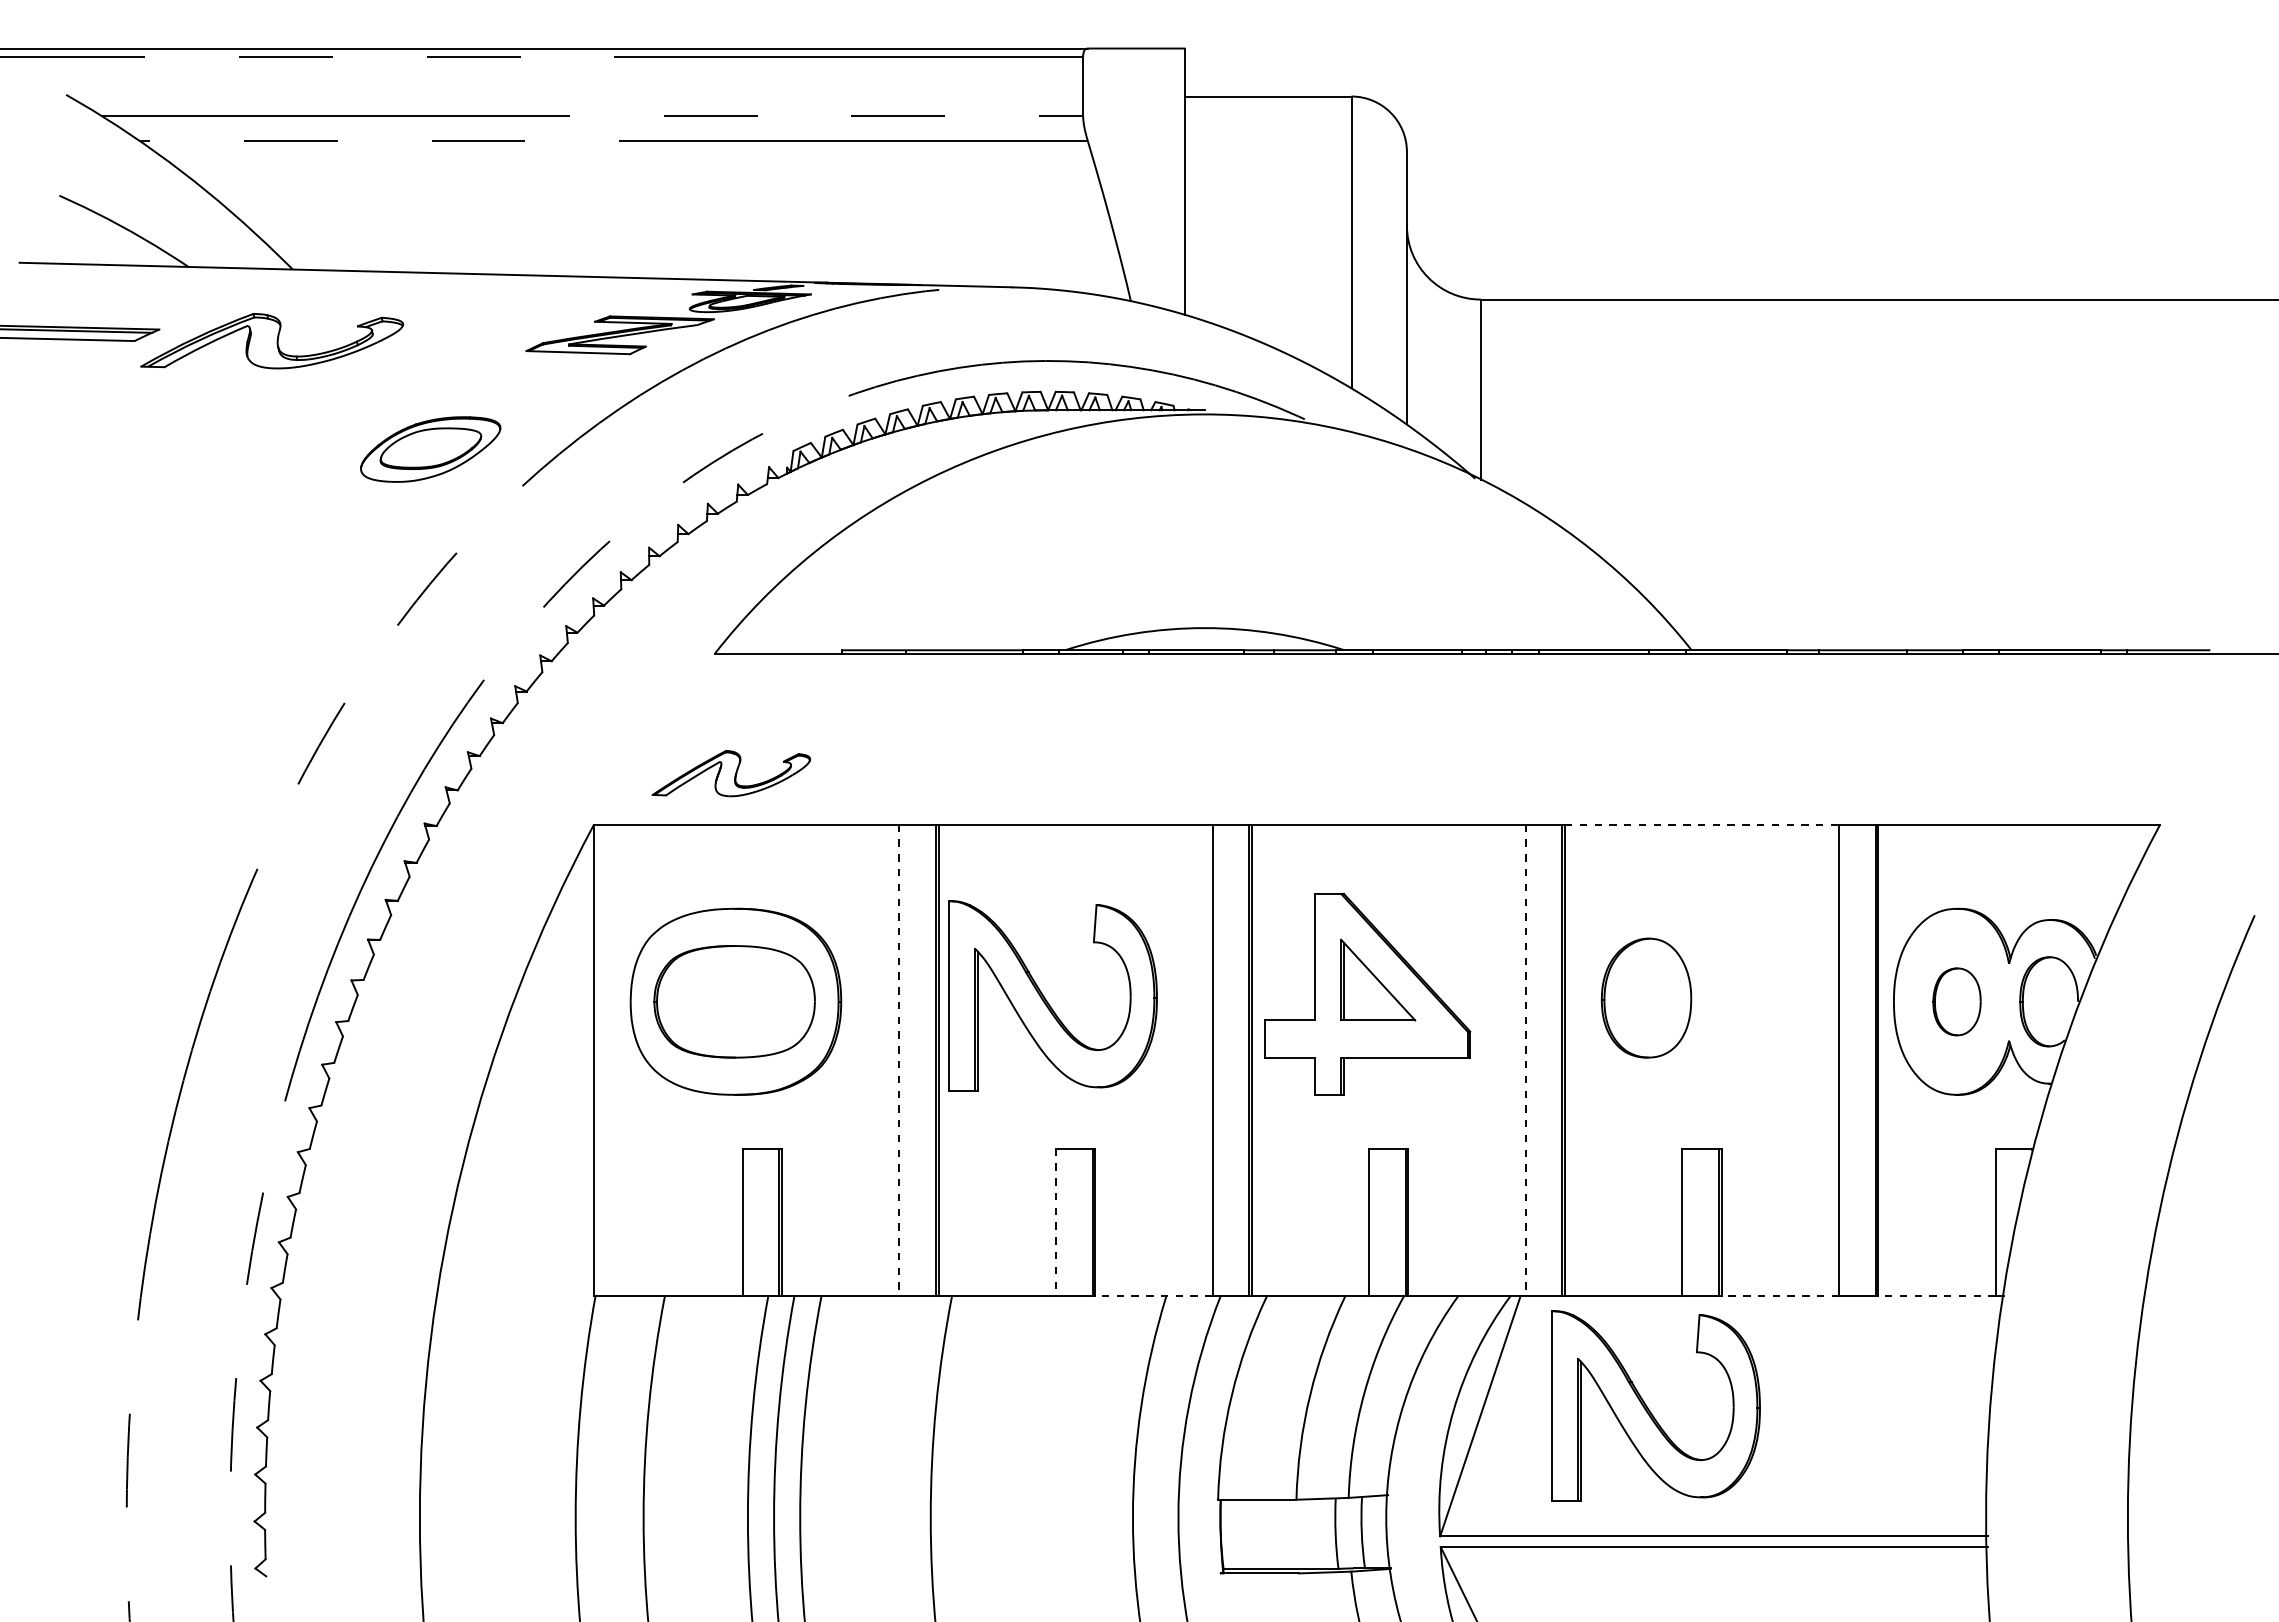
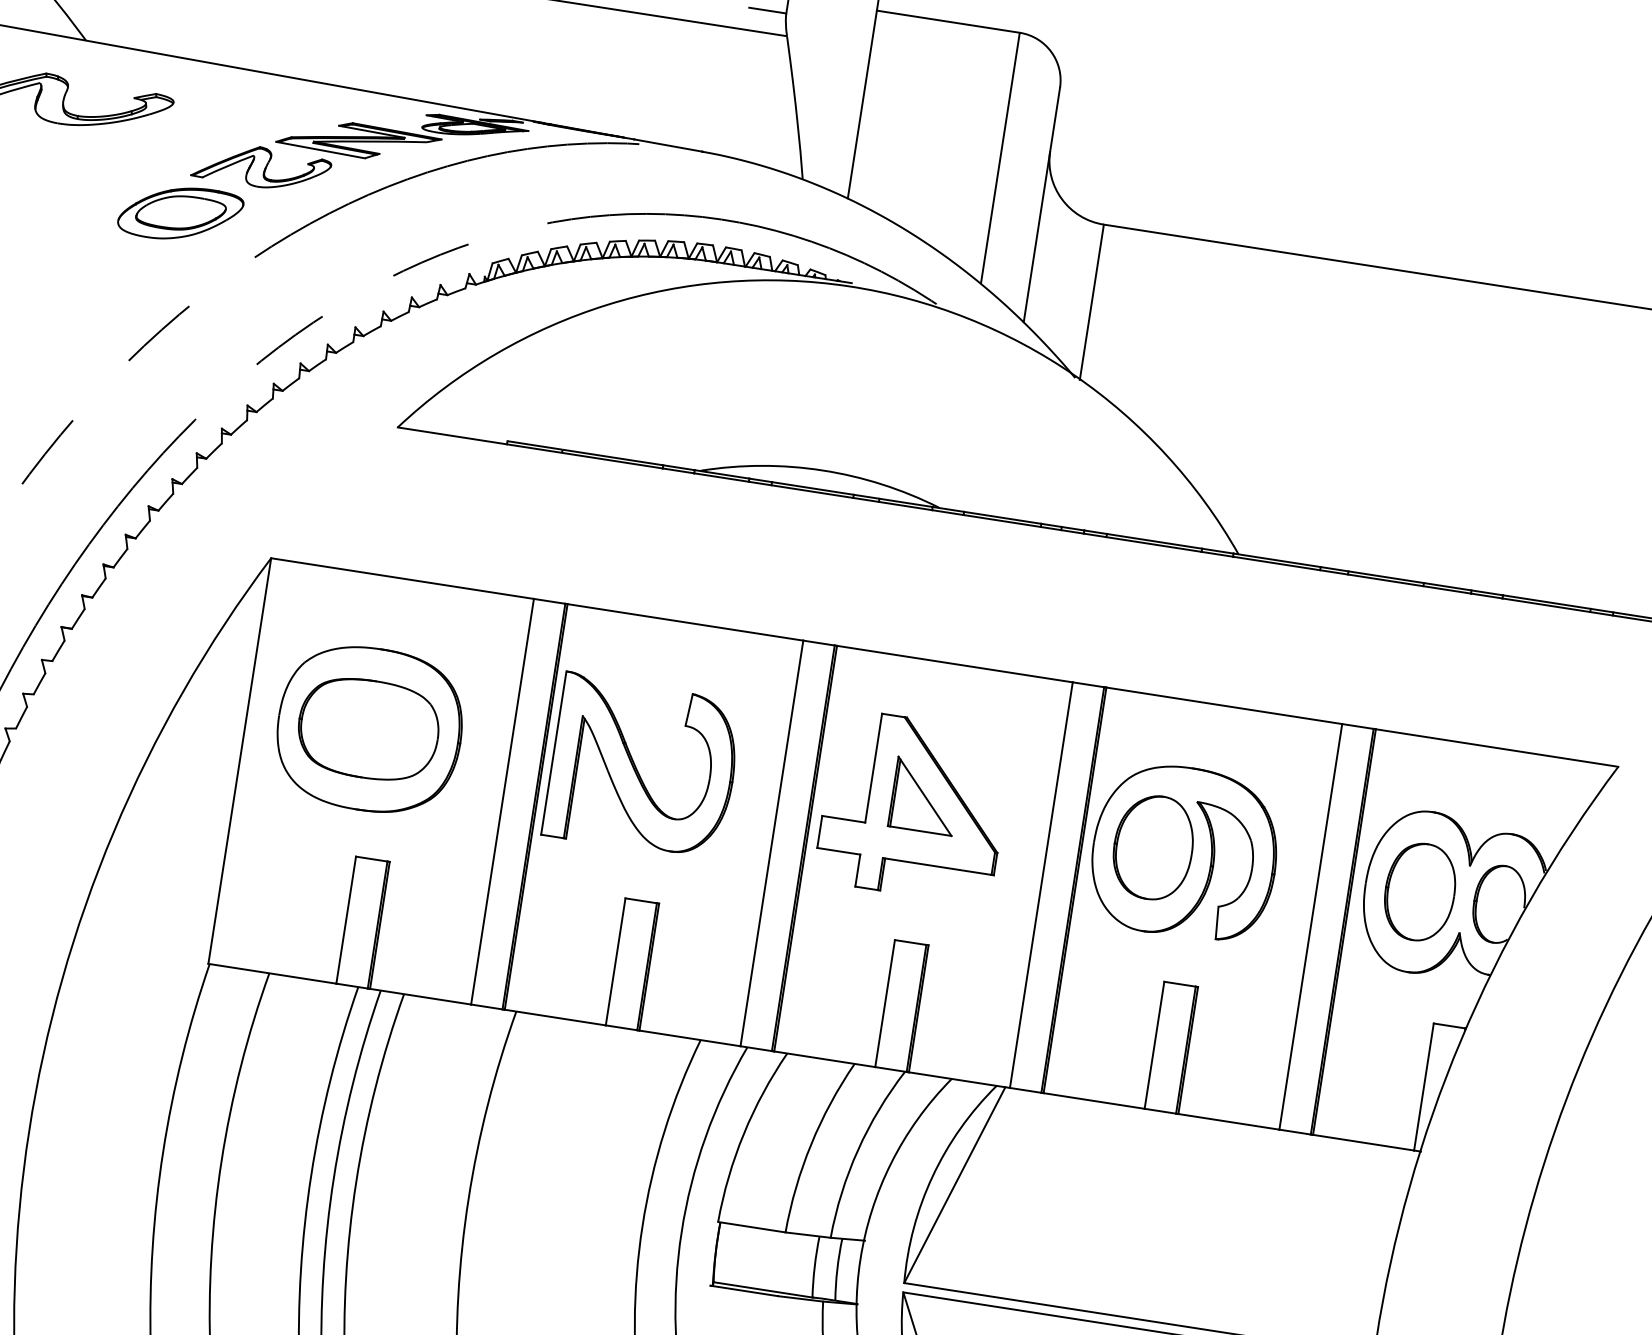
part: (730, 773) -> (260, 167), moved
line: (1702, 824) -> (1224, 705), dashed -> solid
part: (1683, 997) -> (1185, 851), added
part: (1956, 1001) -> (1419, 891), size x1.67
line: (899, 1060) -> (502, 801), dashed -> solid
line: (1525, 1060) -> (1041, 885), dashed -> solid
line: (1056, 1222) -> (616, 962), dashed -> solid
line: (1153, 1296) -> (689, 1038), dashed -> solid
line: (1780, 1296) -> (1228, 1122), dashed -> solid
line: (1937, 1296) -> (1363, 1142), dashed -> solid
part: (1650, 1410) -> (1101, 1202), removed

